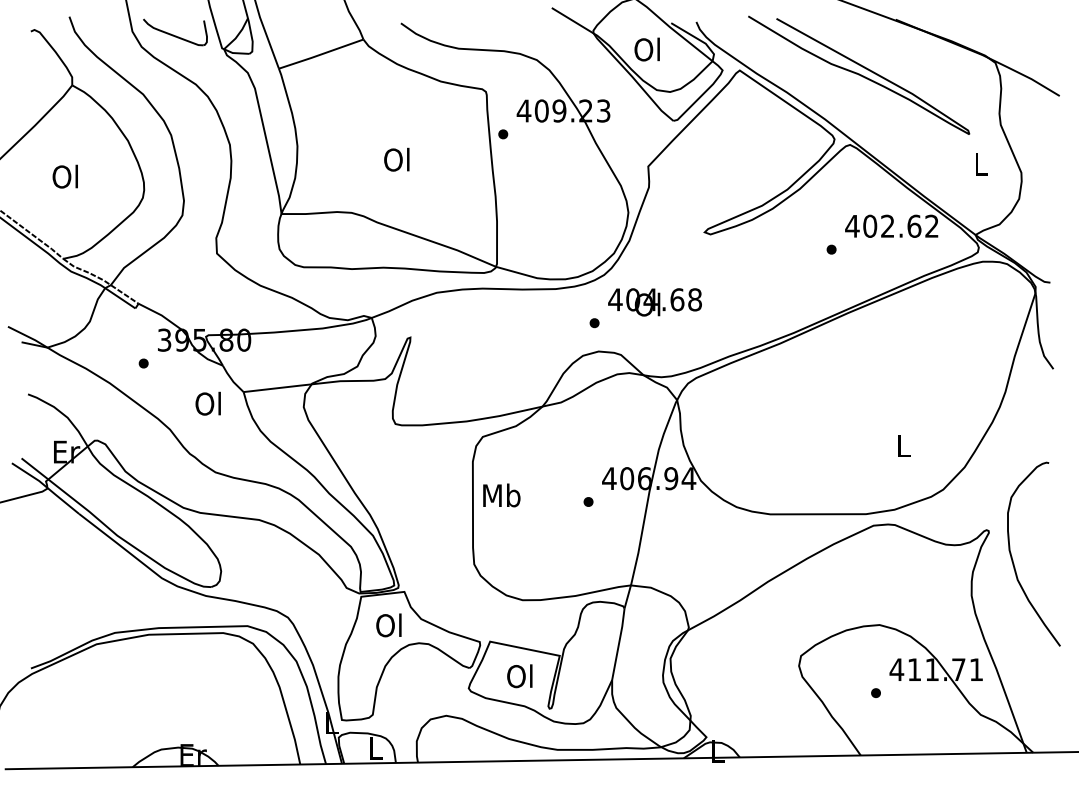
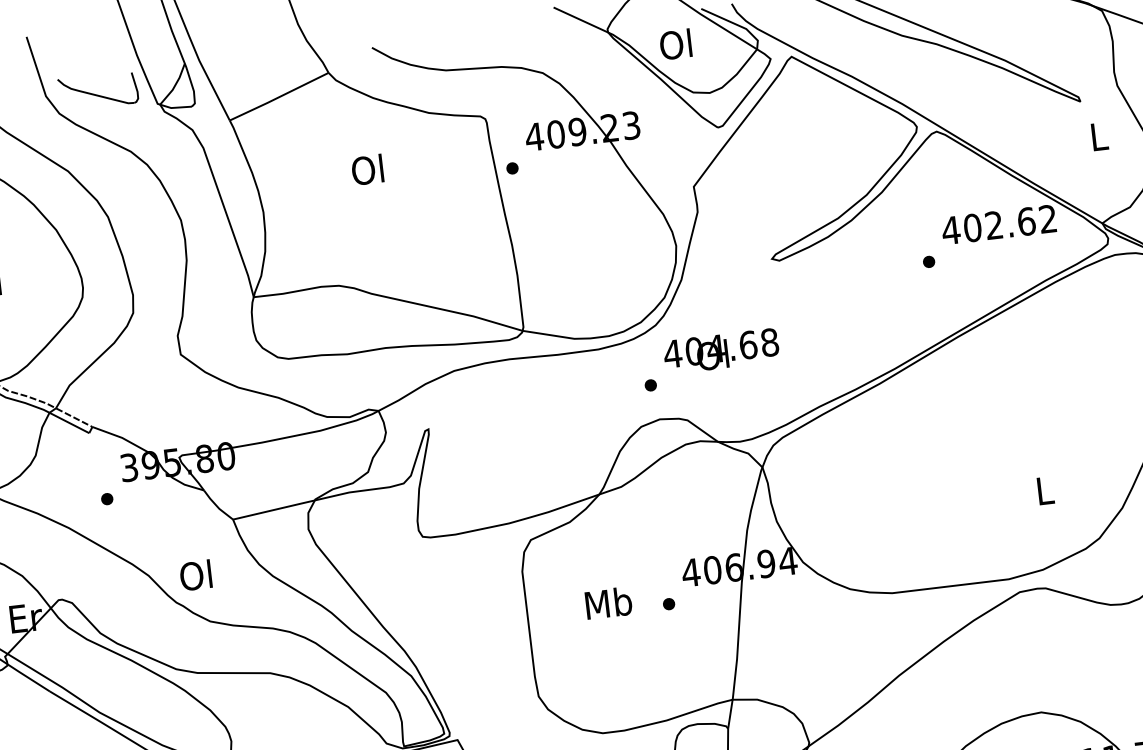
text: (396, 159) -> (367, 169), moved
text: (207, 403) -> (194, 575), moved
text: (501, 495) -> (608, 603), moved

